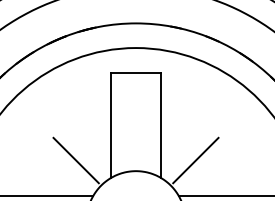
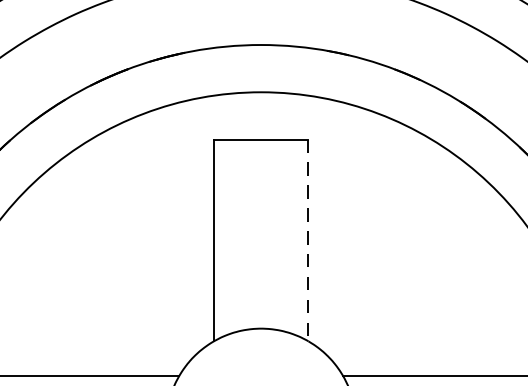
line: (160, 125) -> (308, 240), solid -> dashed
line: (75, 160) -> (144, 308), removed
line: (195, 160) -> (375, 308), removed

